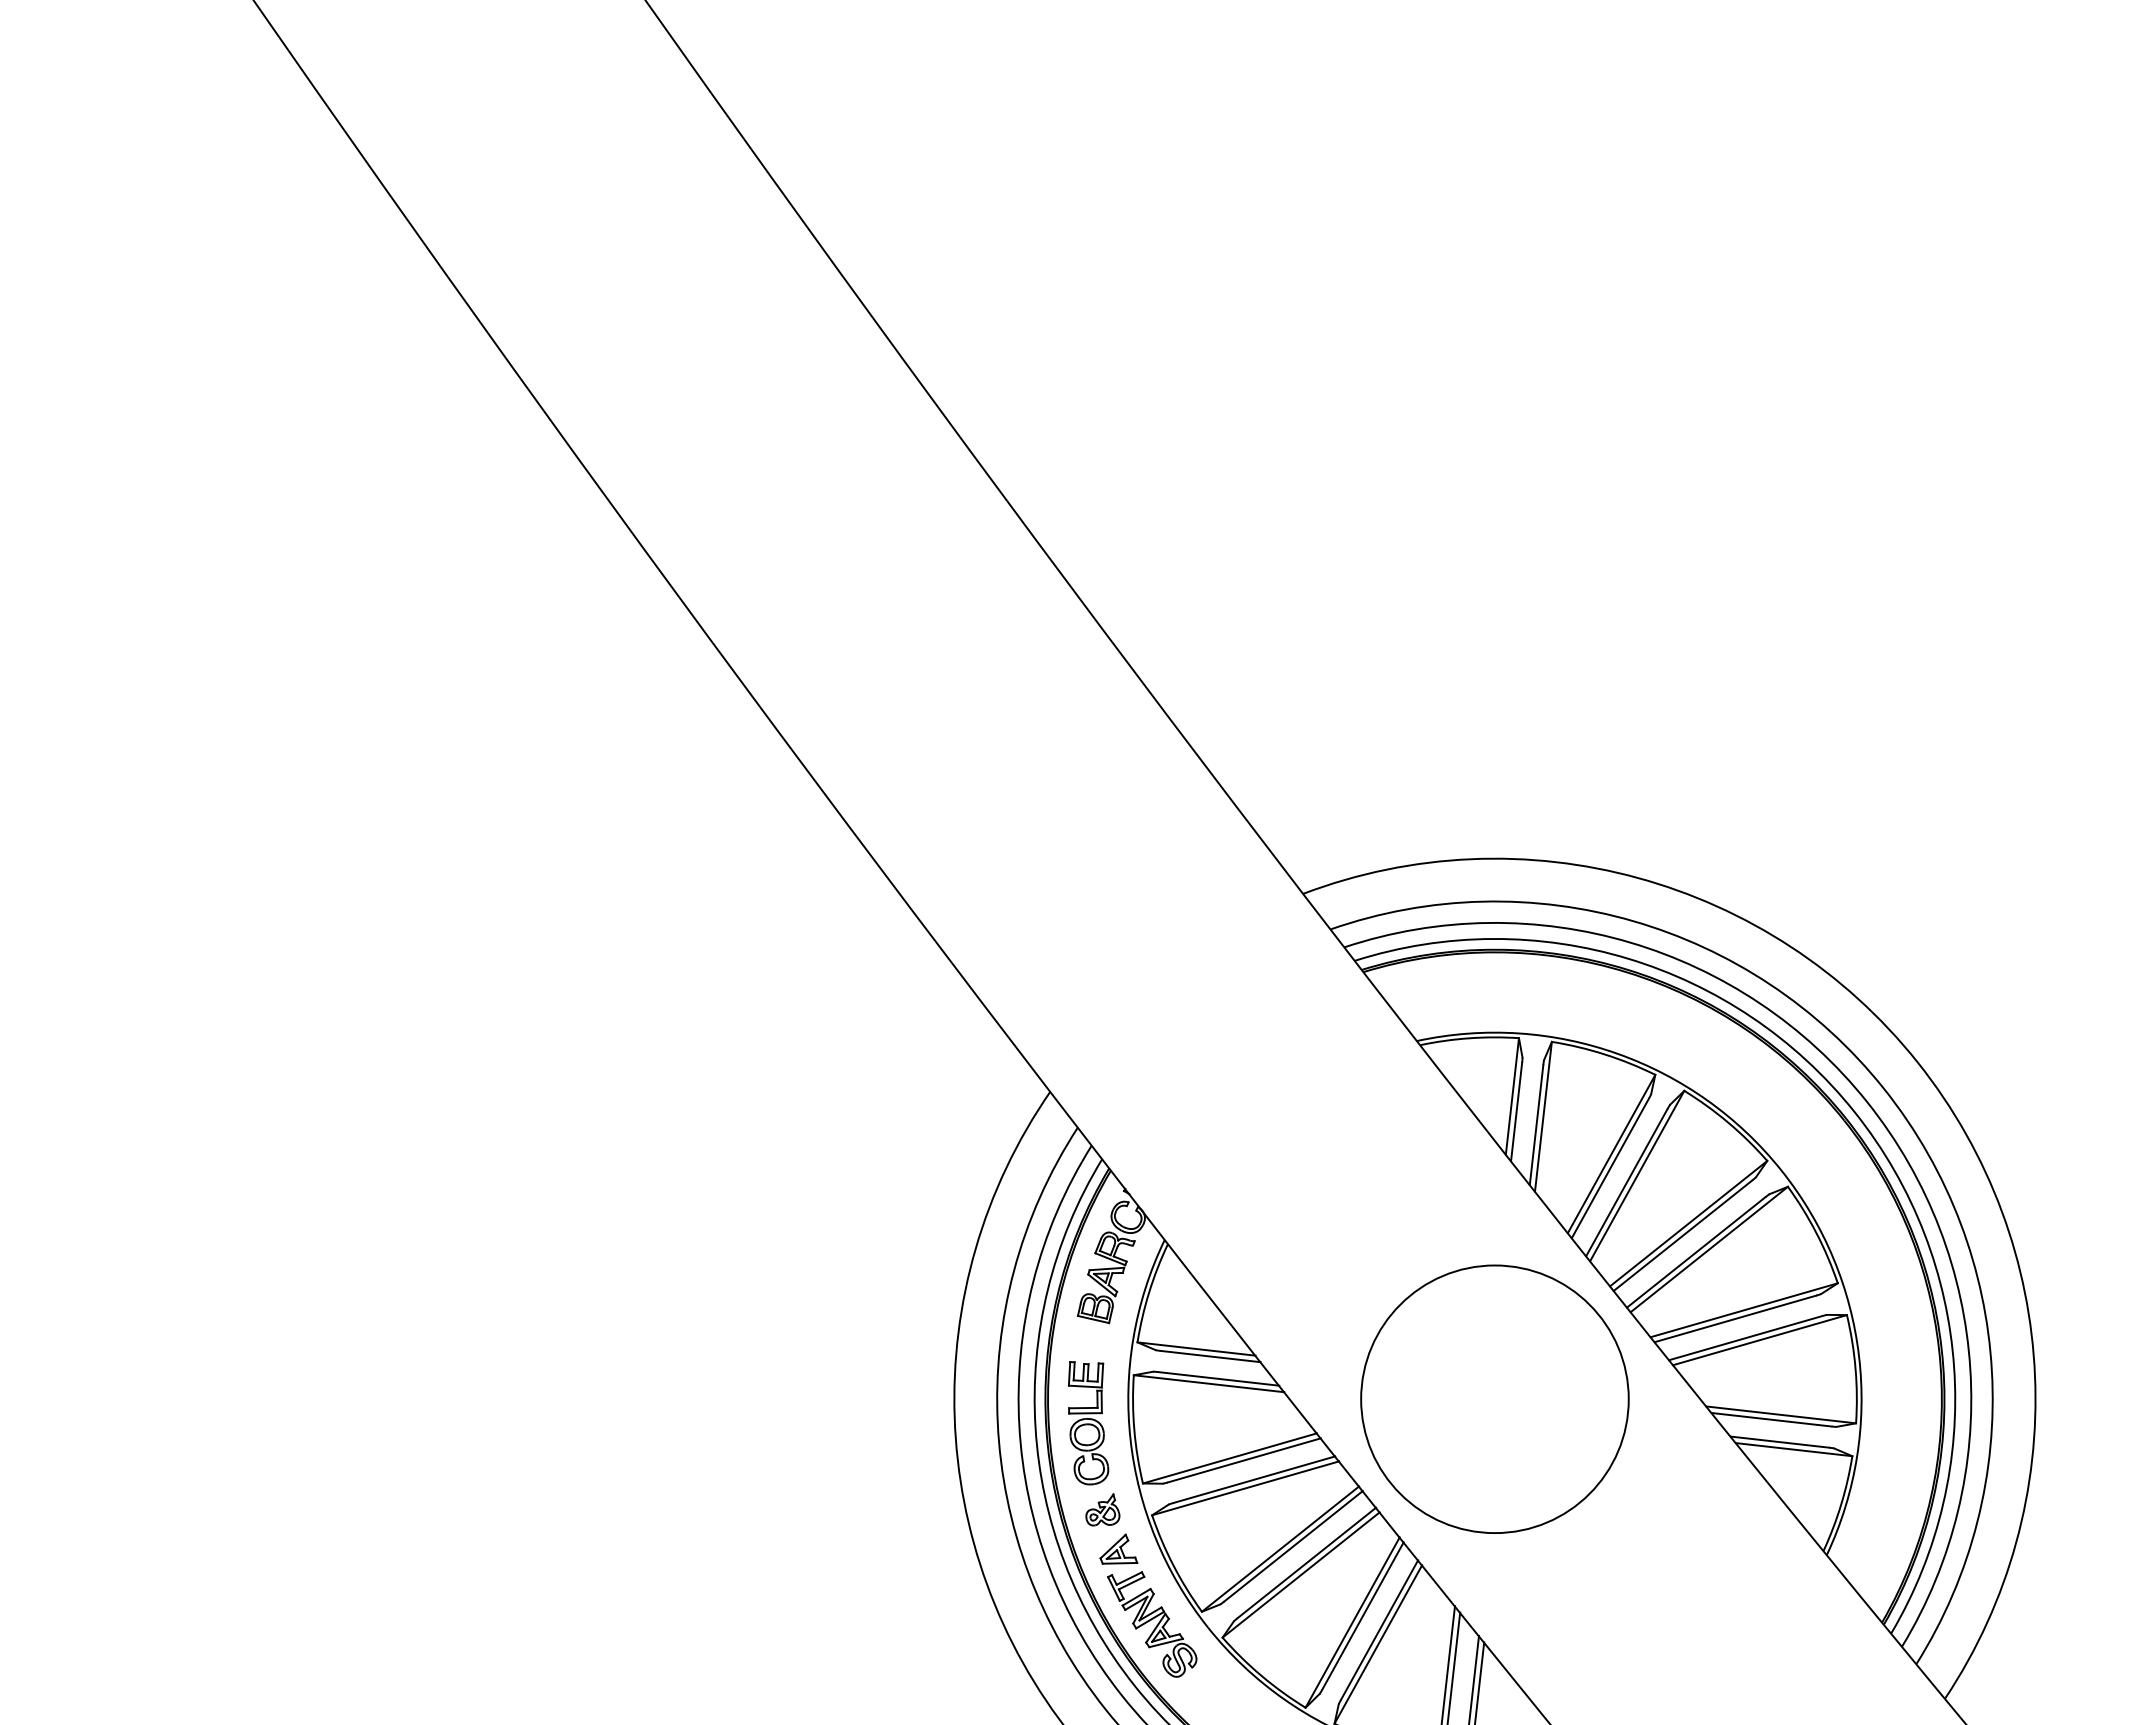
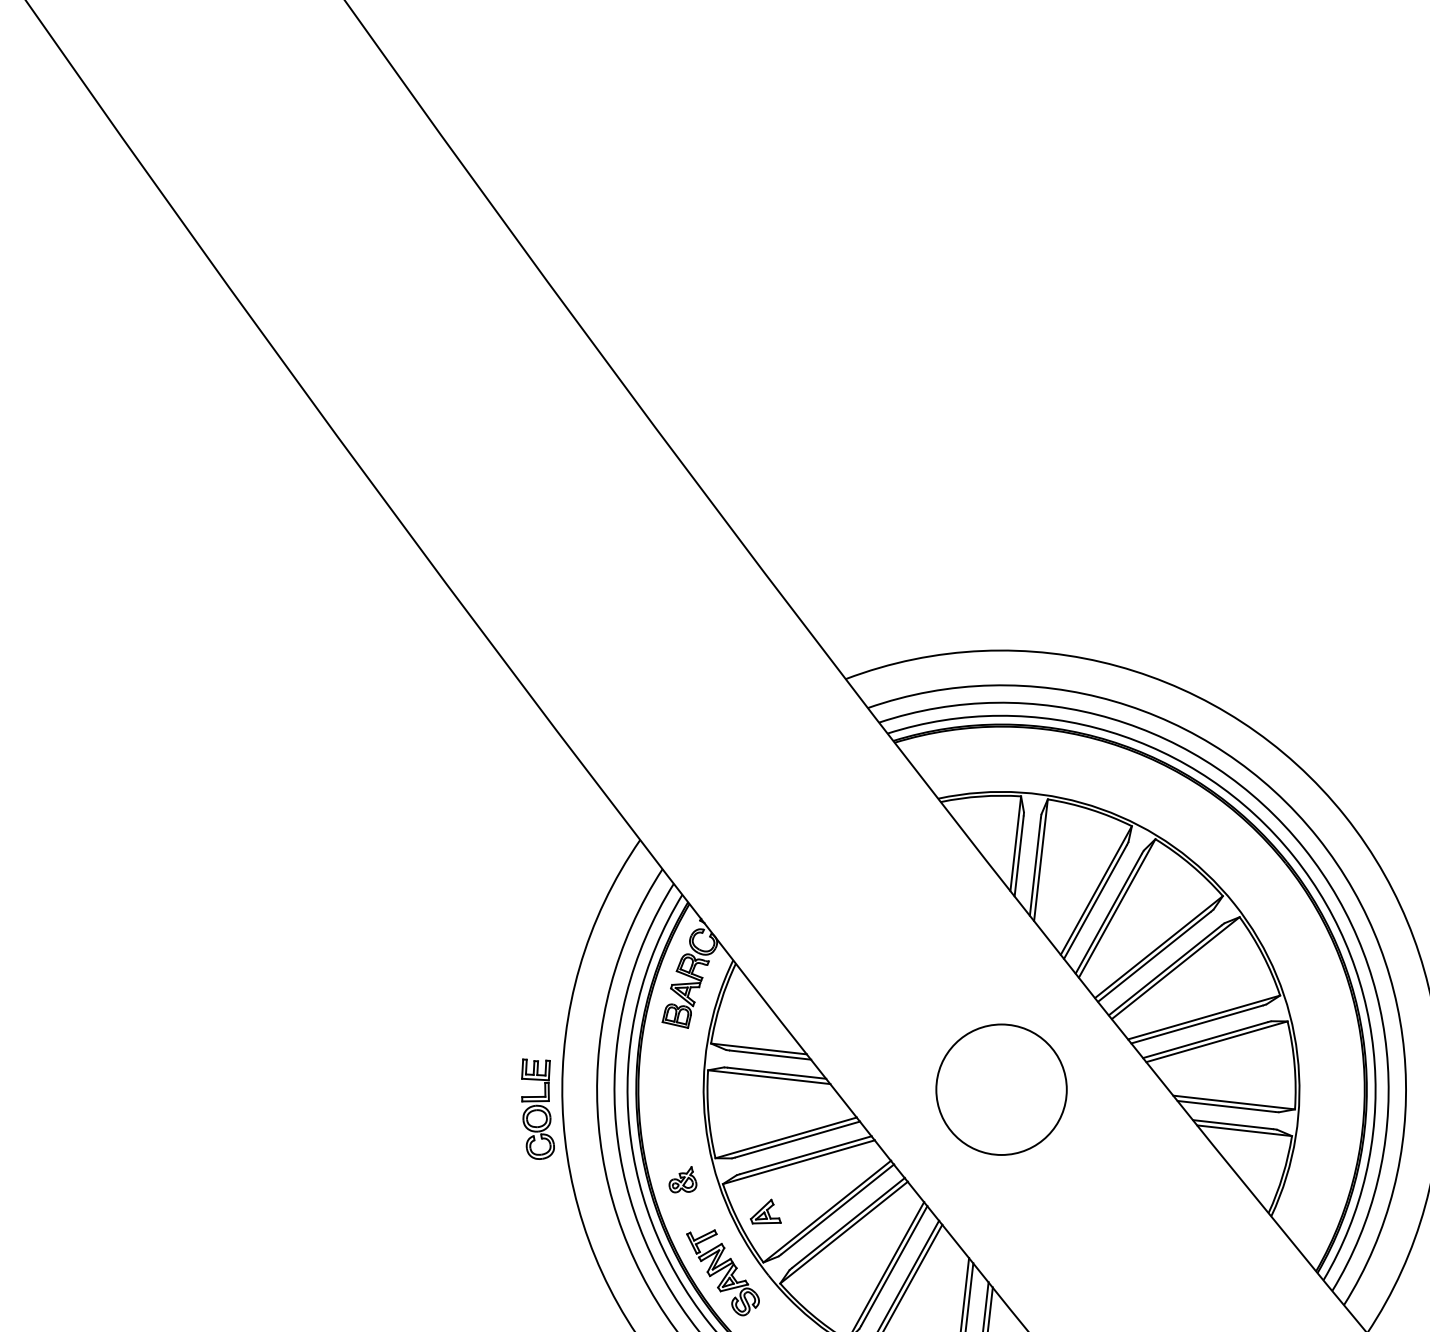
circle: (1494, 1398) -> (1001, 1089), size x0.6
part: (1088, 1423) -> (538, 1109), moved
part: (1118, 1548) -> (765, 1211), moved

